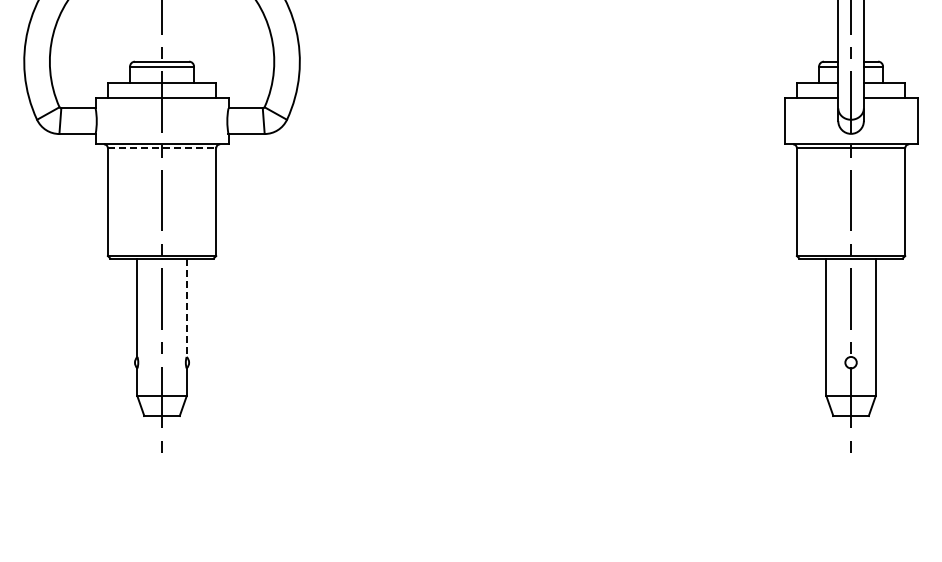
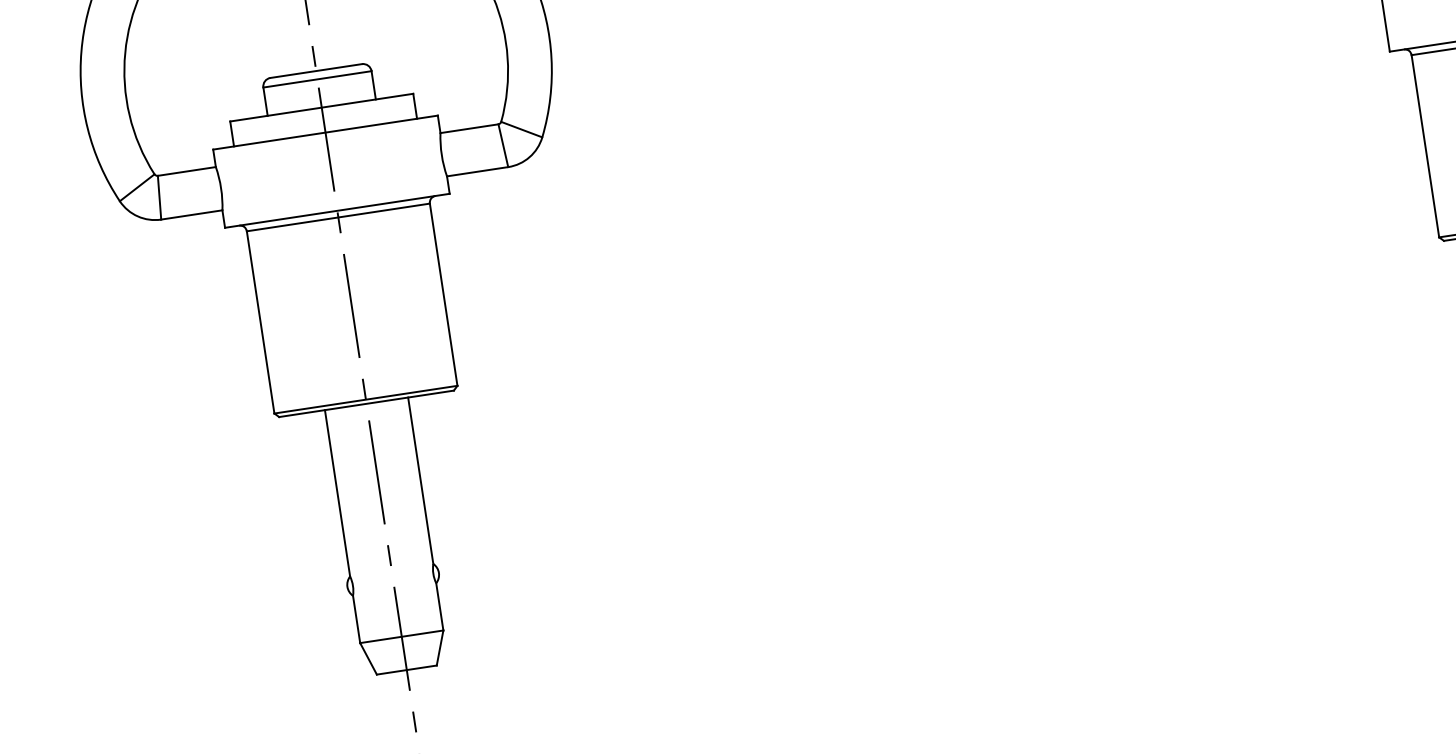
line: (162, 148) -> (339, 217), dashed -> solid
line: (186, 308) -> (420, 482), dashed -> solid

